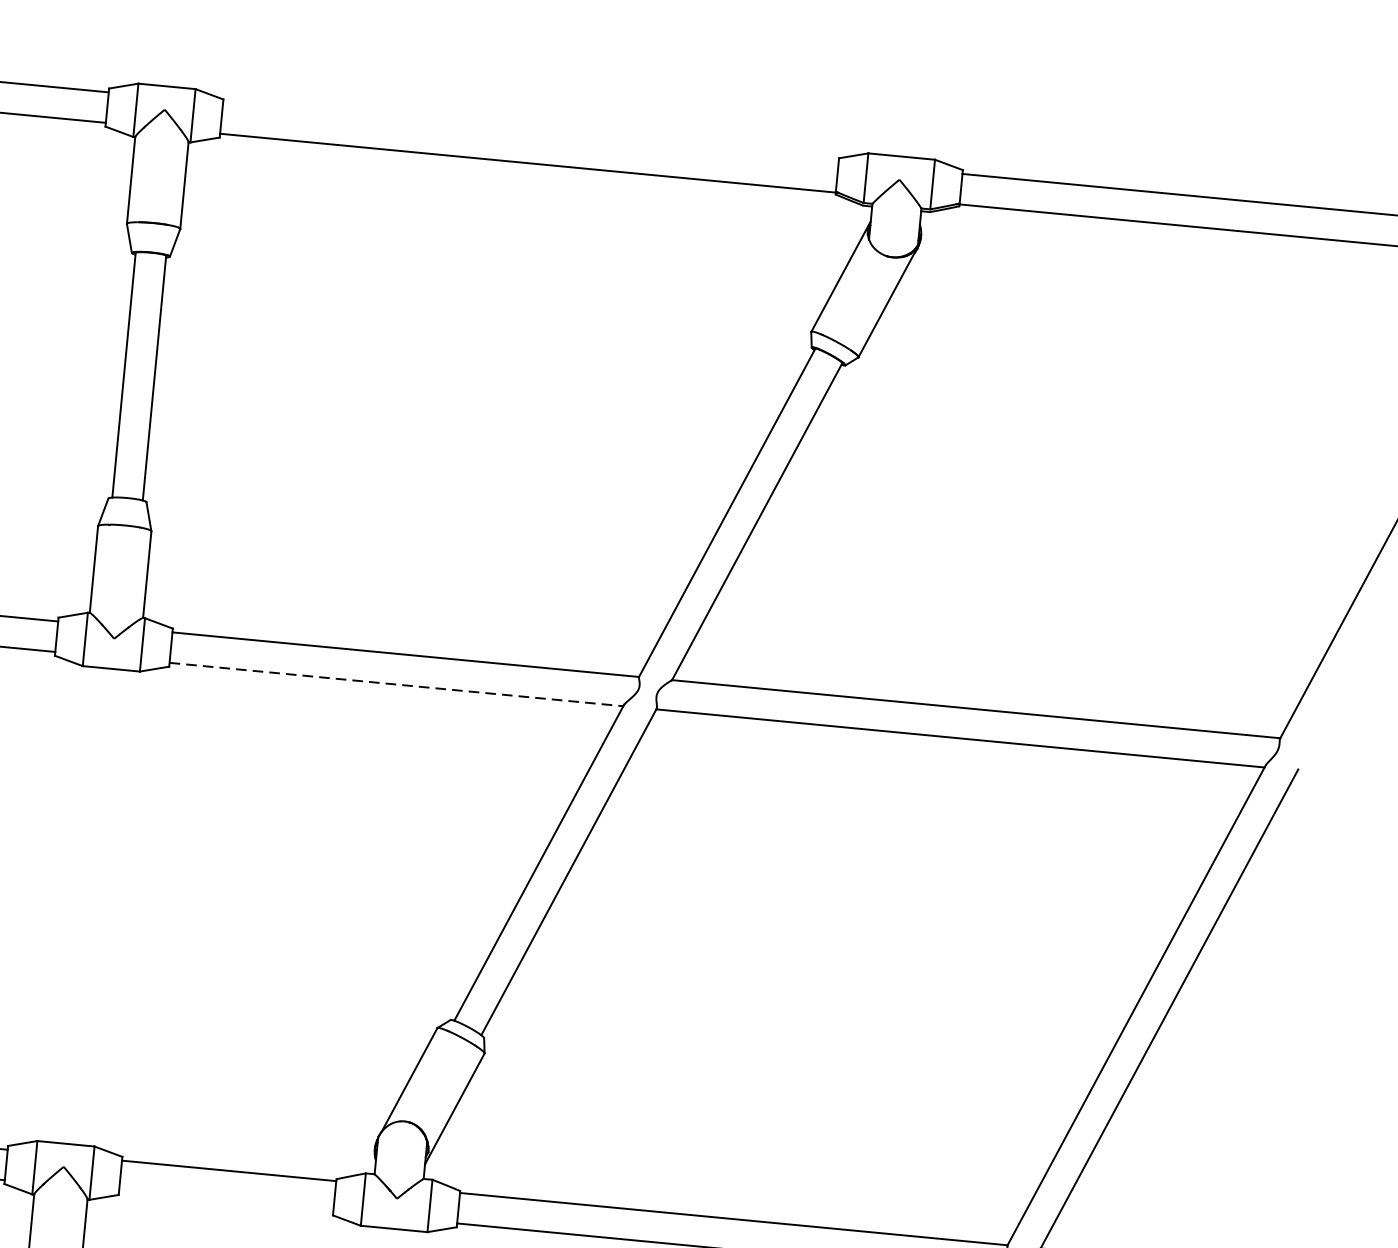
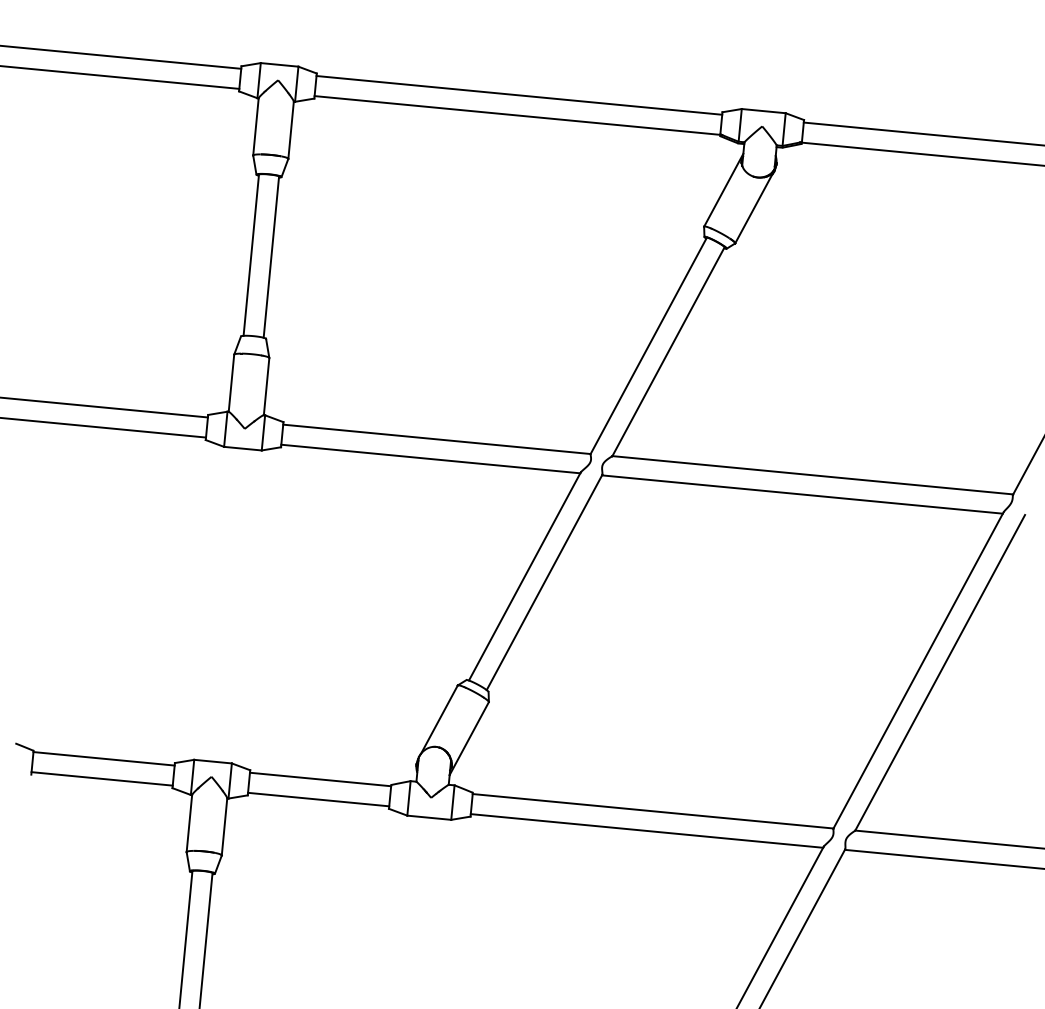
line: (531, 132) -> (519, 95), added
line: (397, 685) -> (431, 459), dashed -> solid
line: (226, 1201) -> (318, 799), added

